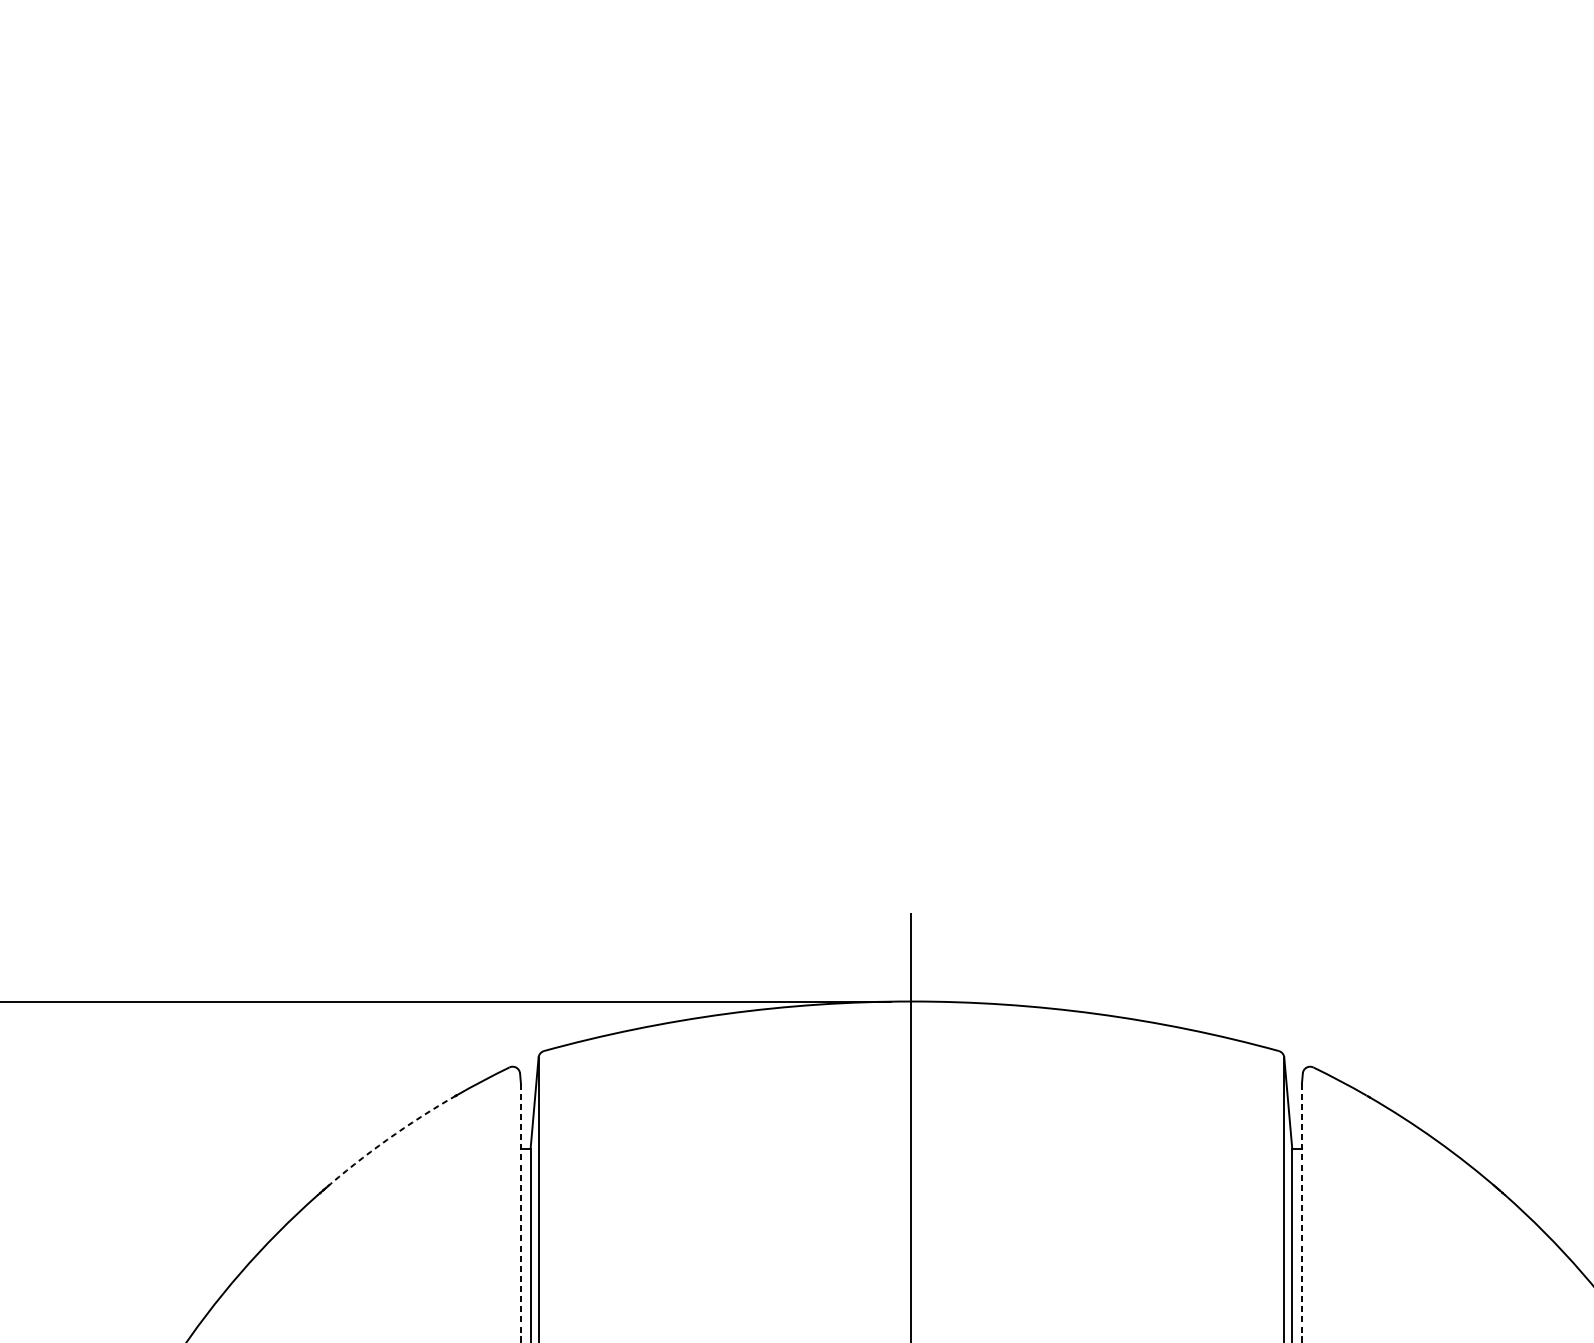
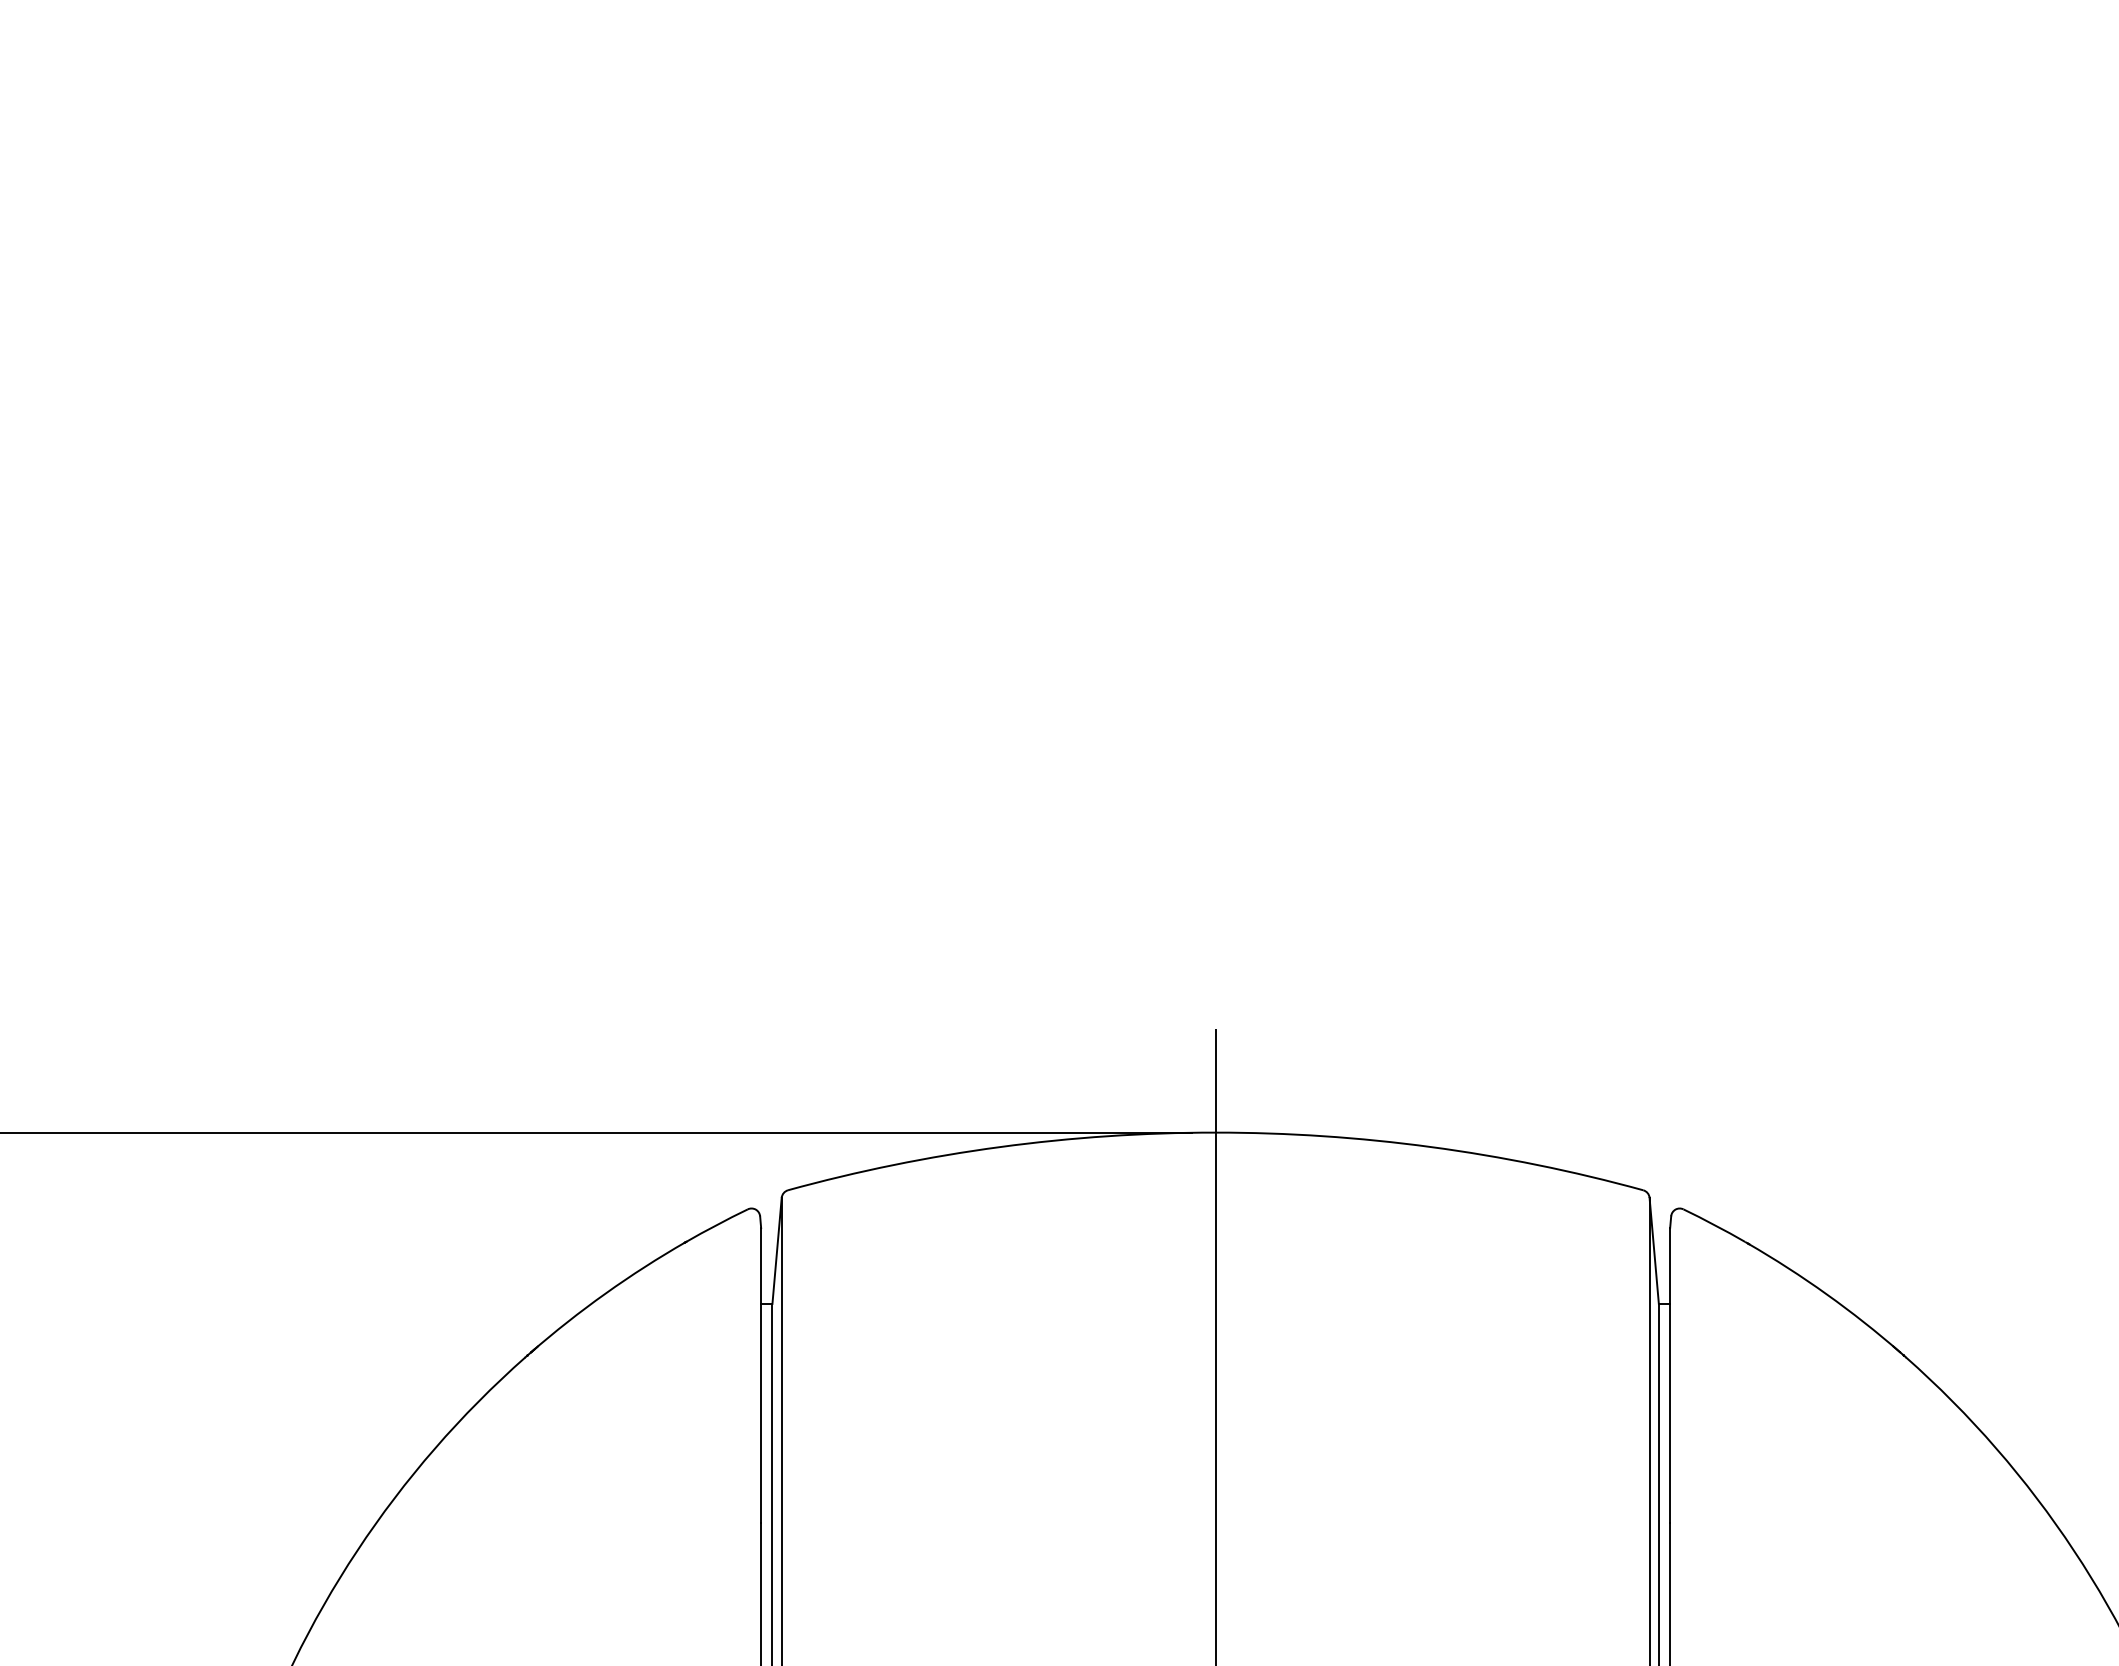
arc: (387, 1139) -> (605, 1293), dashed -> solid
line: (521, 1210) -> (761, 1375), dashed -> solid
line: (1302, 1210) -> (1670, 1375), dashed -> solid

